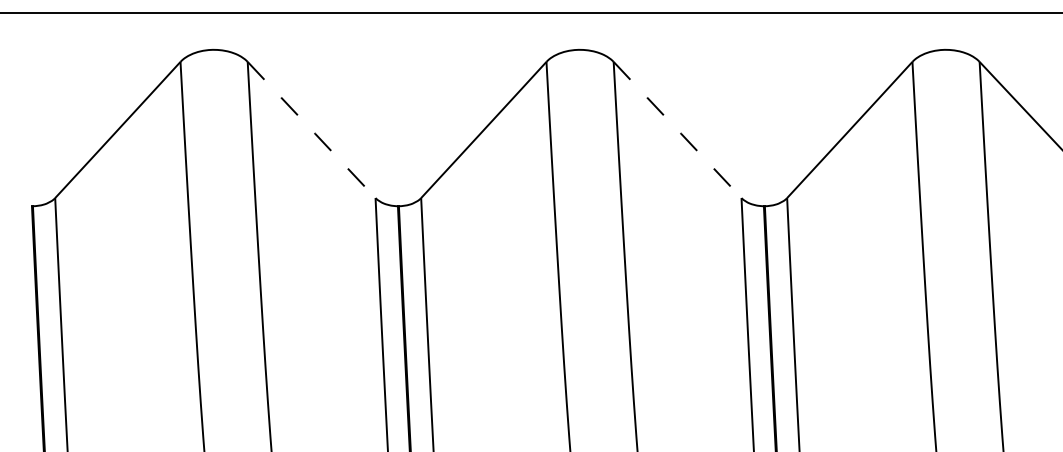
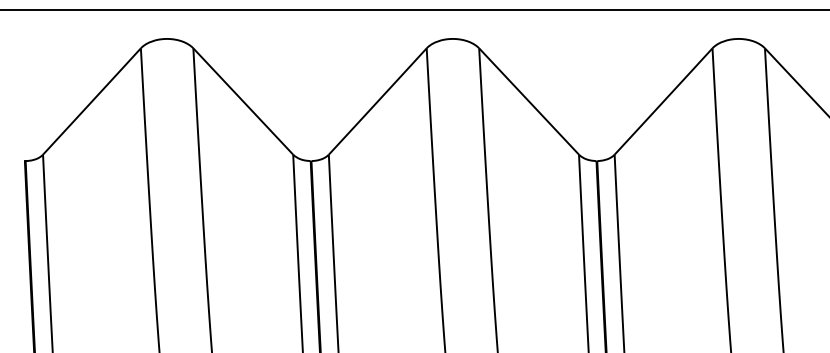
line: (311, 129) -> (243, 101), dashed -> solid
line: (678, 129) -> (529, 101), dashed -> solid

